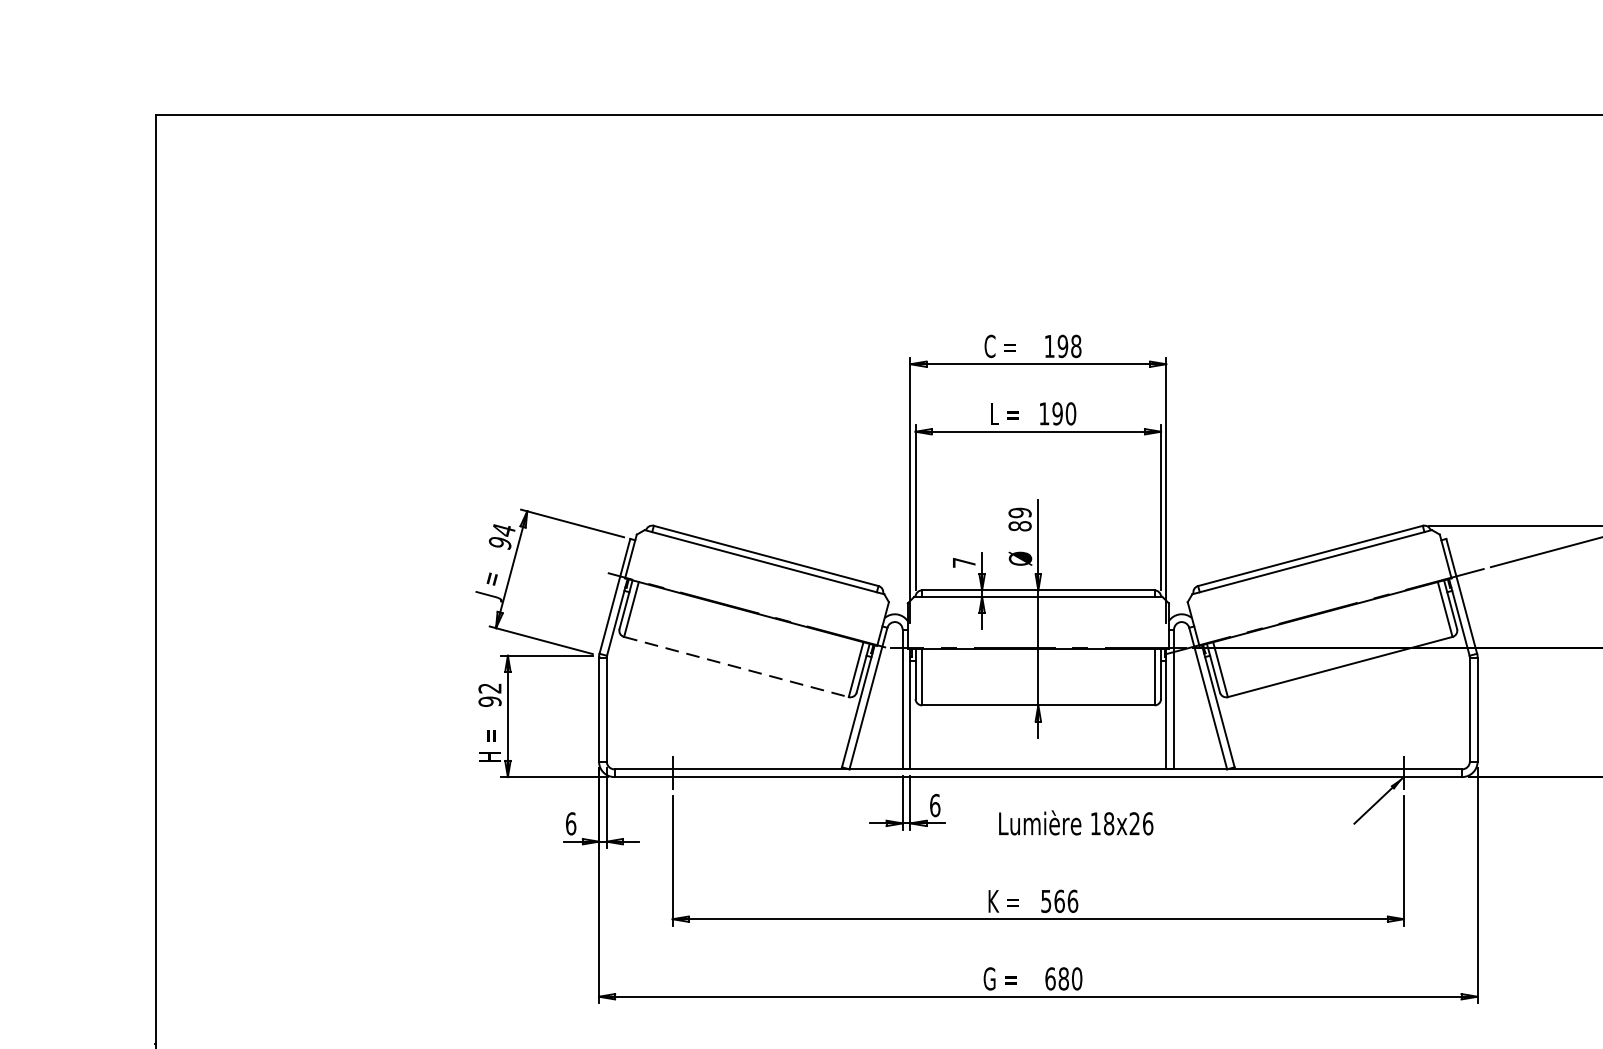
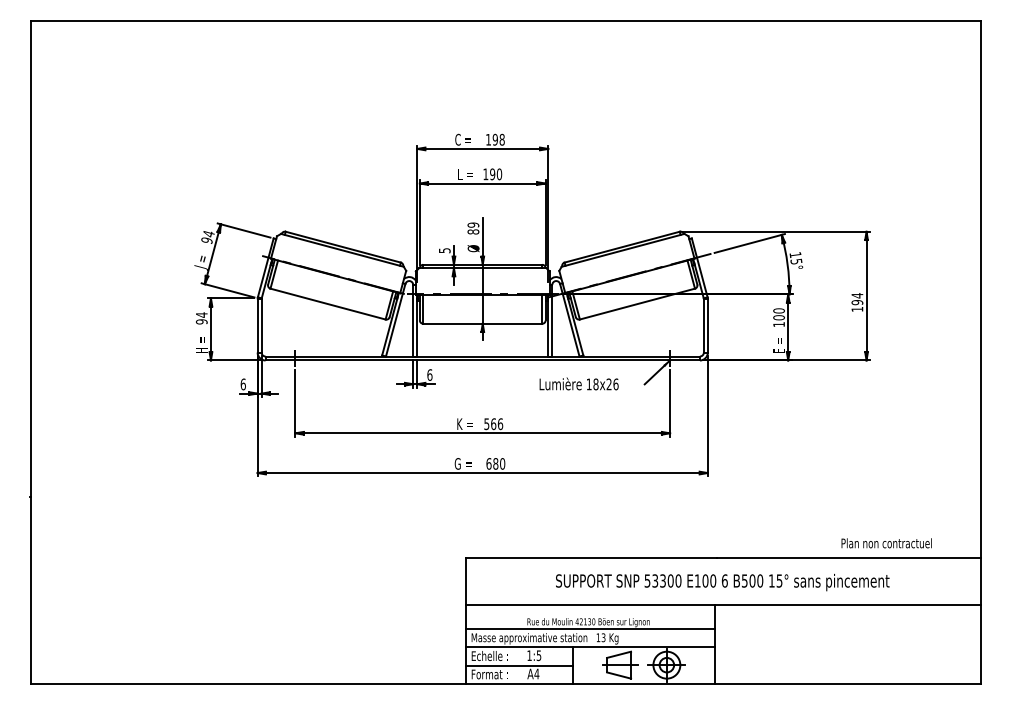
text: (963, 562) -> (444, 250), 7 -> 5
line: (737, 667) -> (328, 304), dashed -> solid
text: (489, 687) -> (201, 314), 92 -> 94
text: (1074, 821) -> (578, 383), moved

